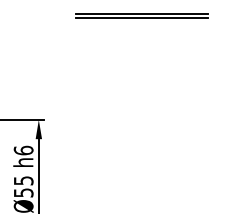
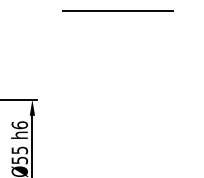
line: (141, 17) -> (117, 14), removed

